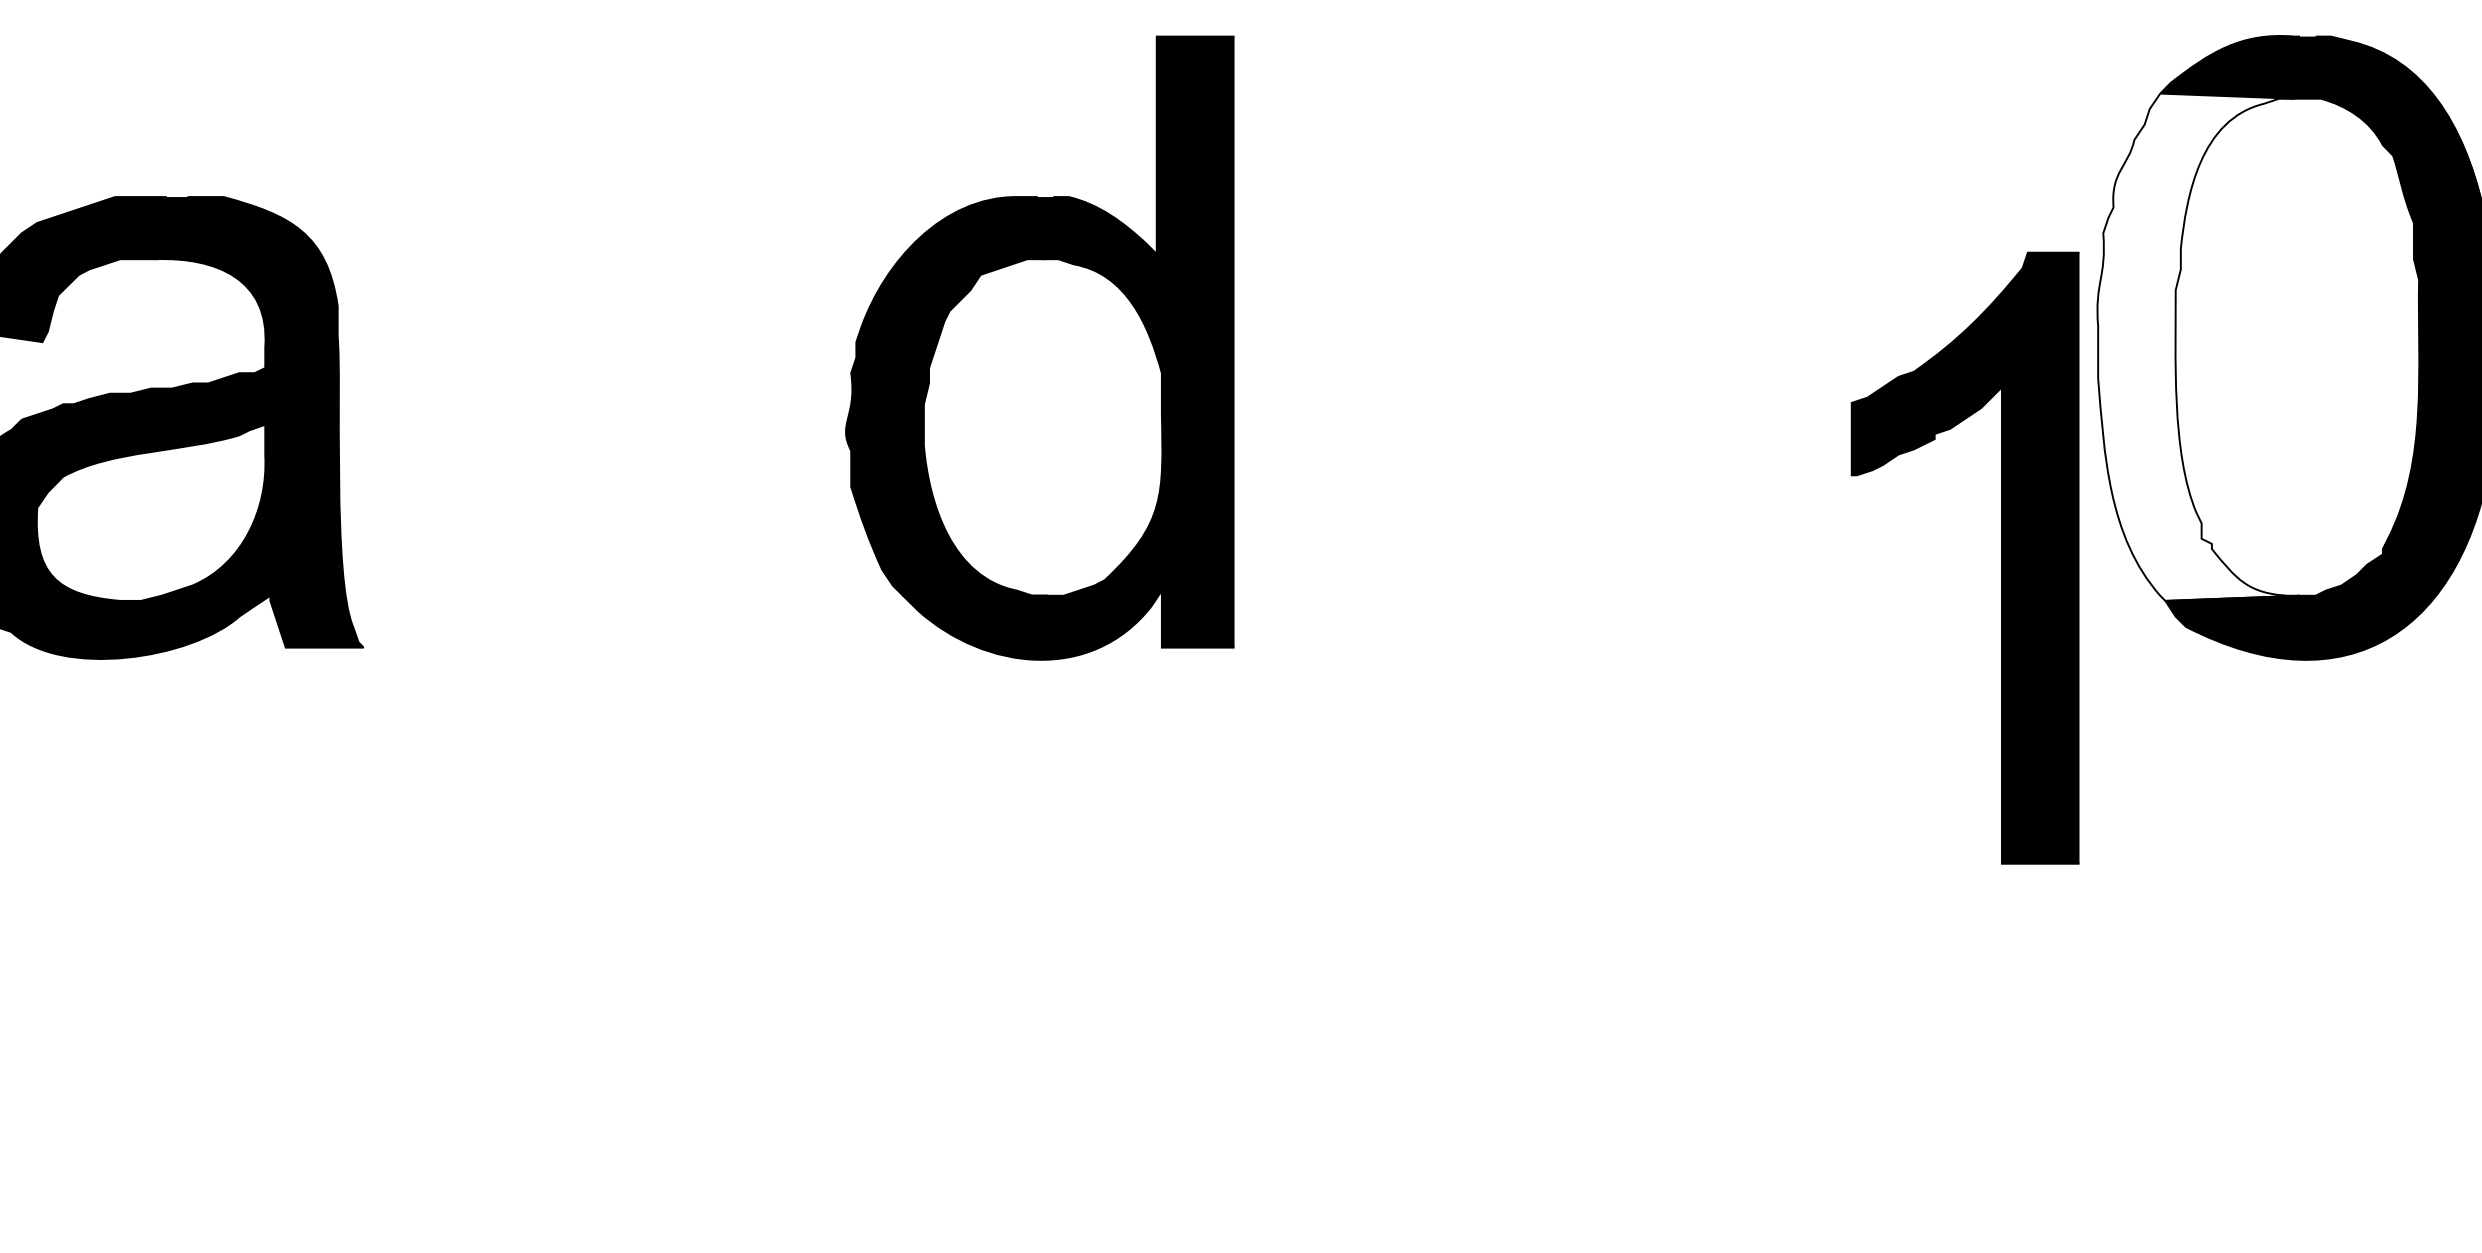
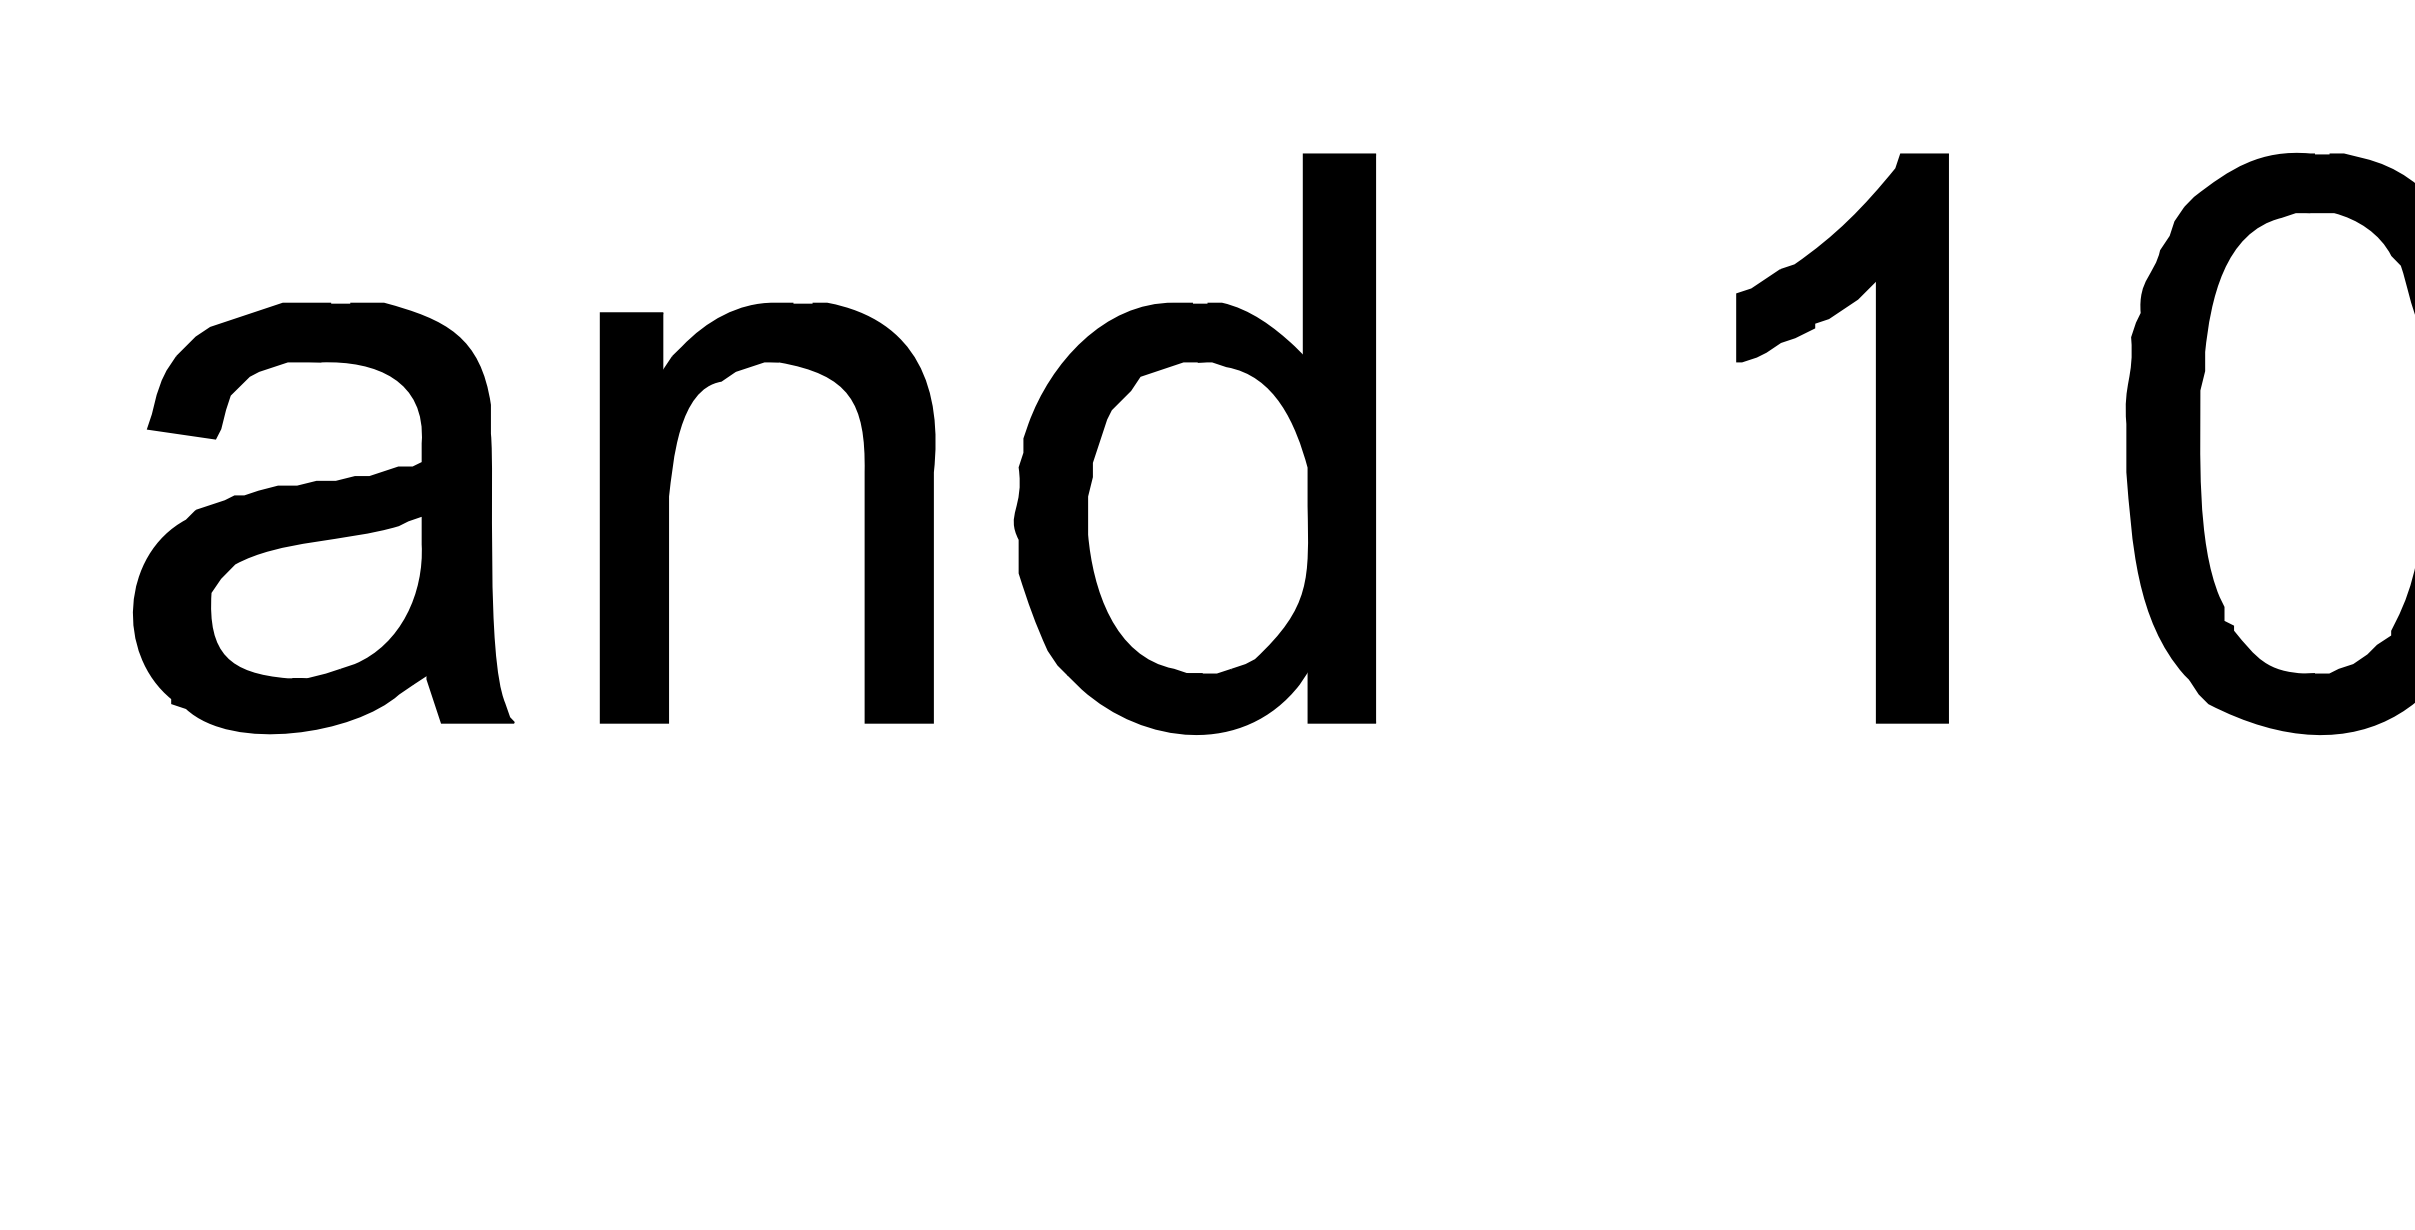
part: (1039, 347) -> (1194, 443), moved
fill: (2198, 347) -> (2220, 443), added
part: (740, 421) -> (864, 512), added
part: (2000, 558) -> (1875, 438), moved

